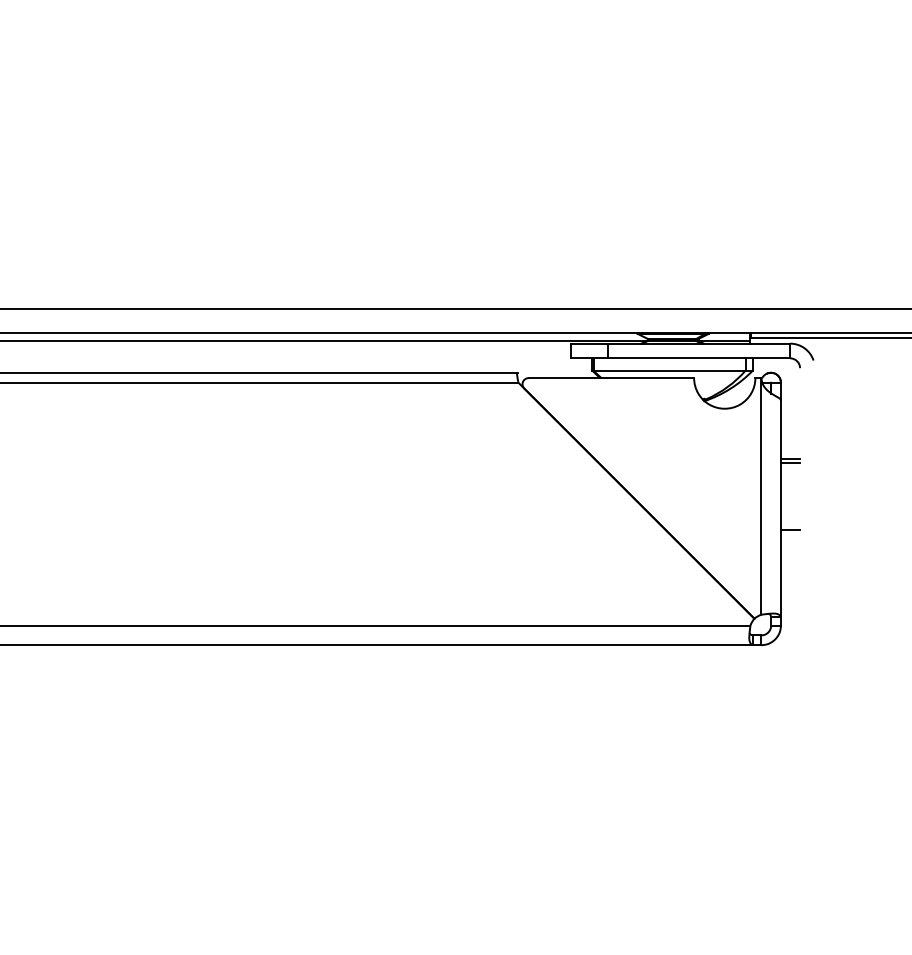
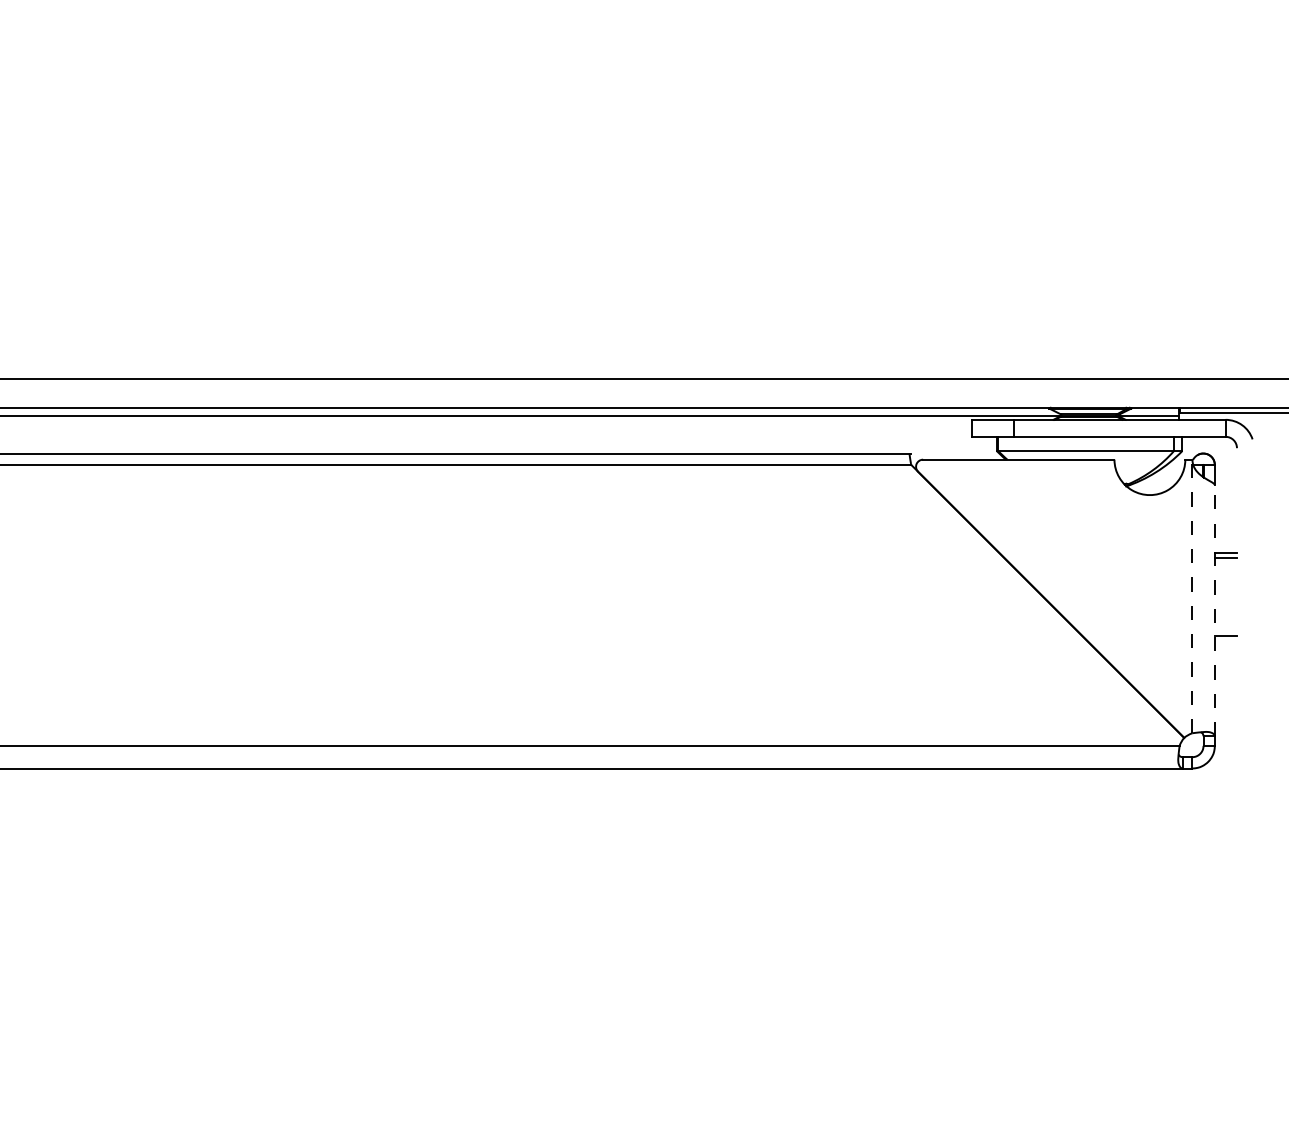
line: (761, 496) -> (1192, 596), solid -> dashed
line: (780, 508) -> (1214, 610), solid -> dashed

